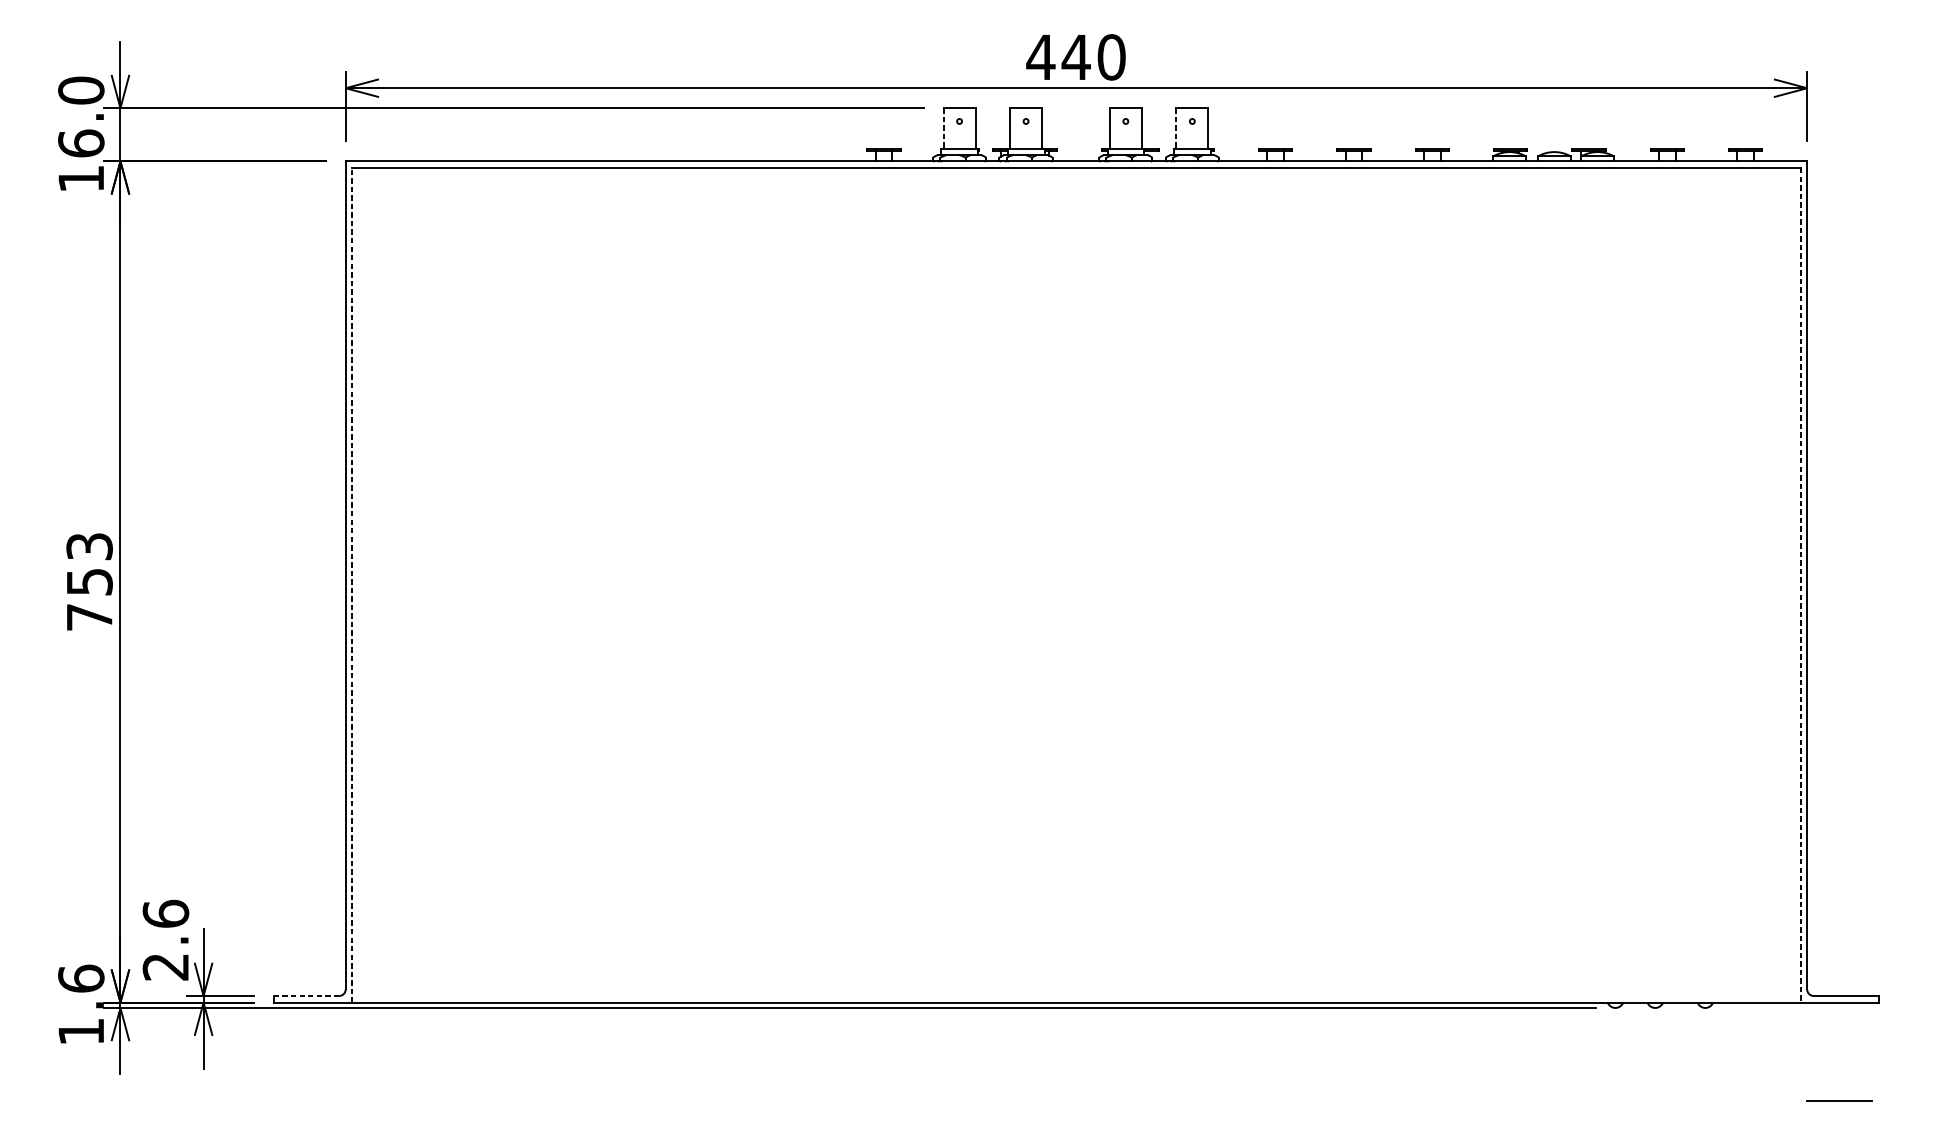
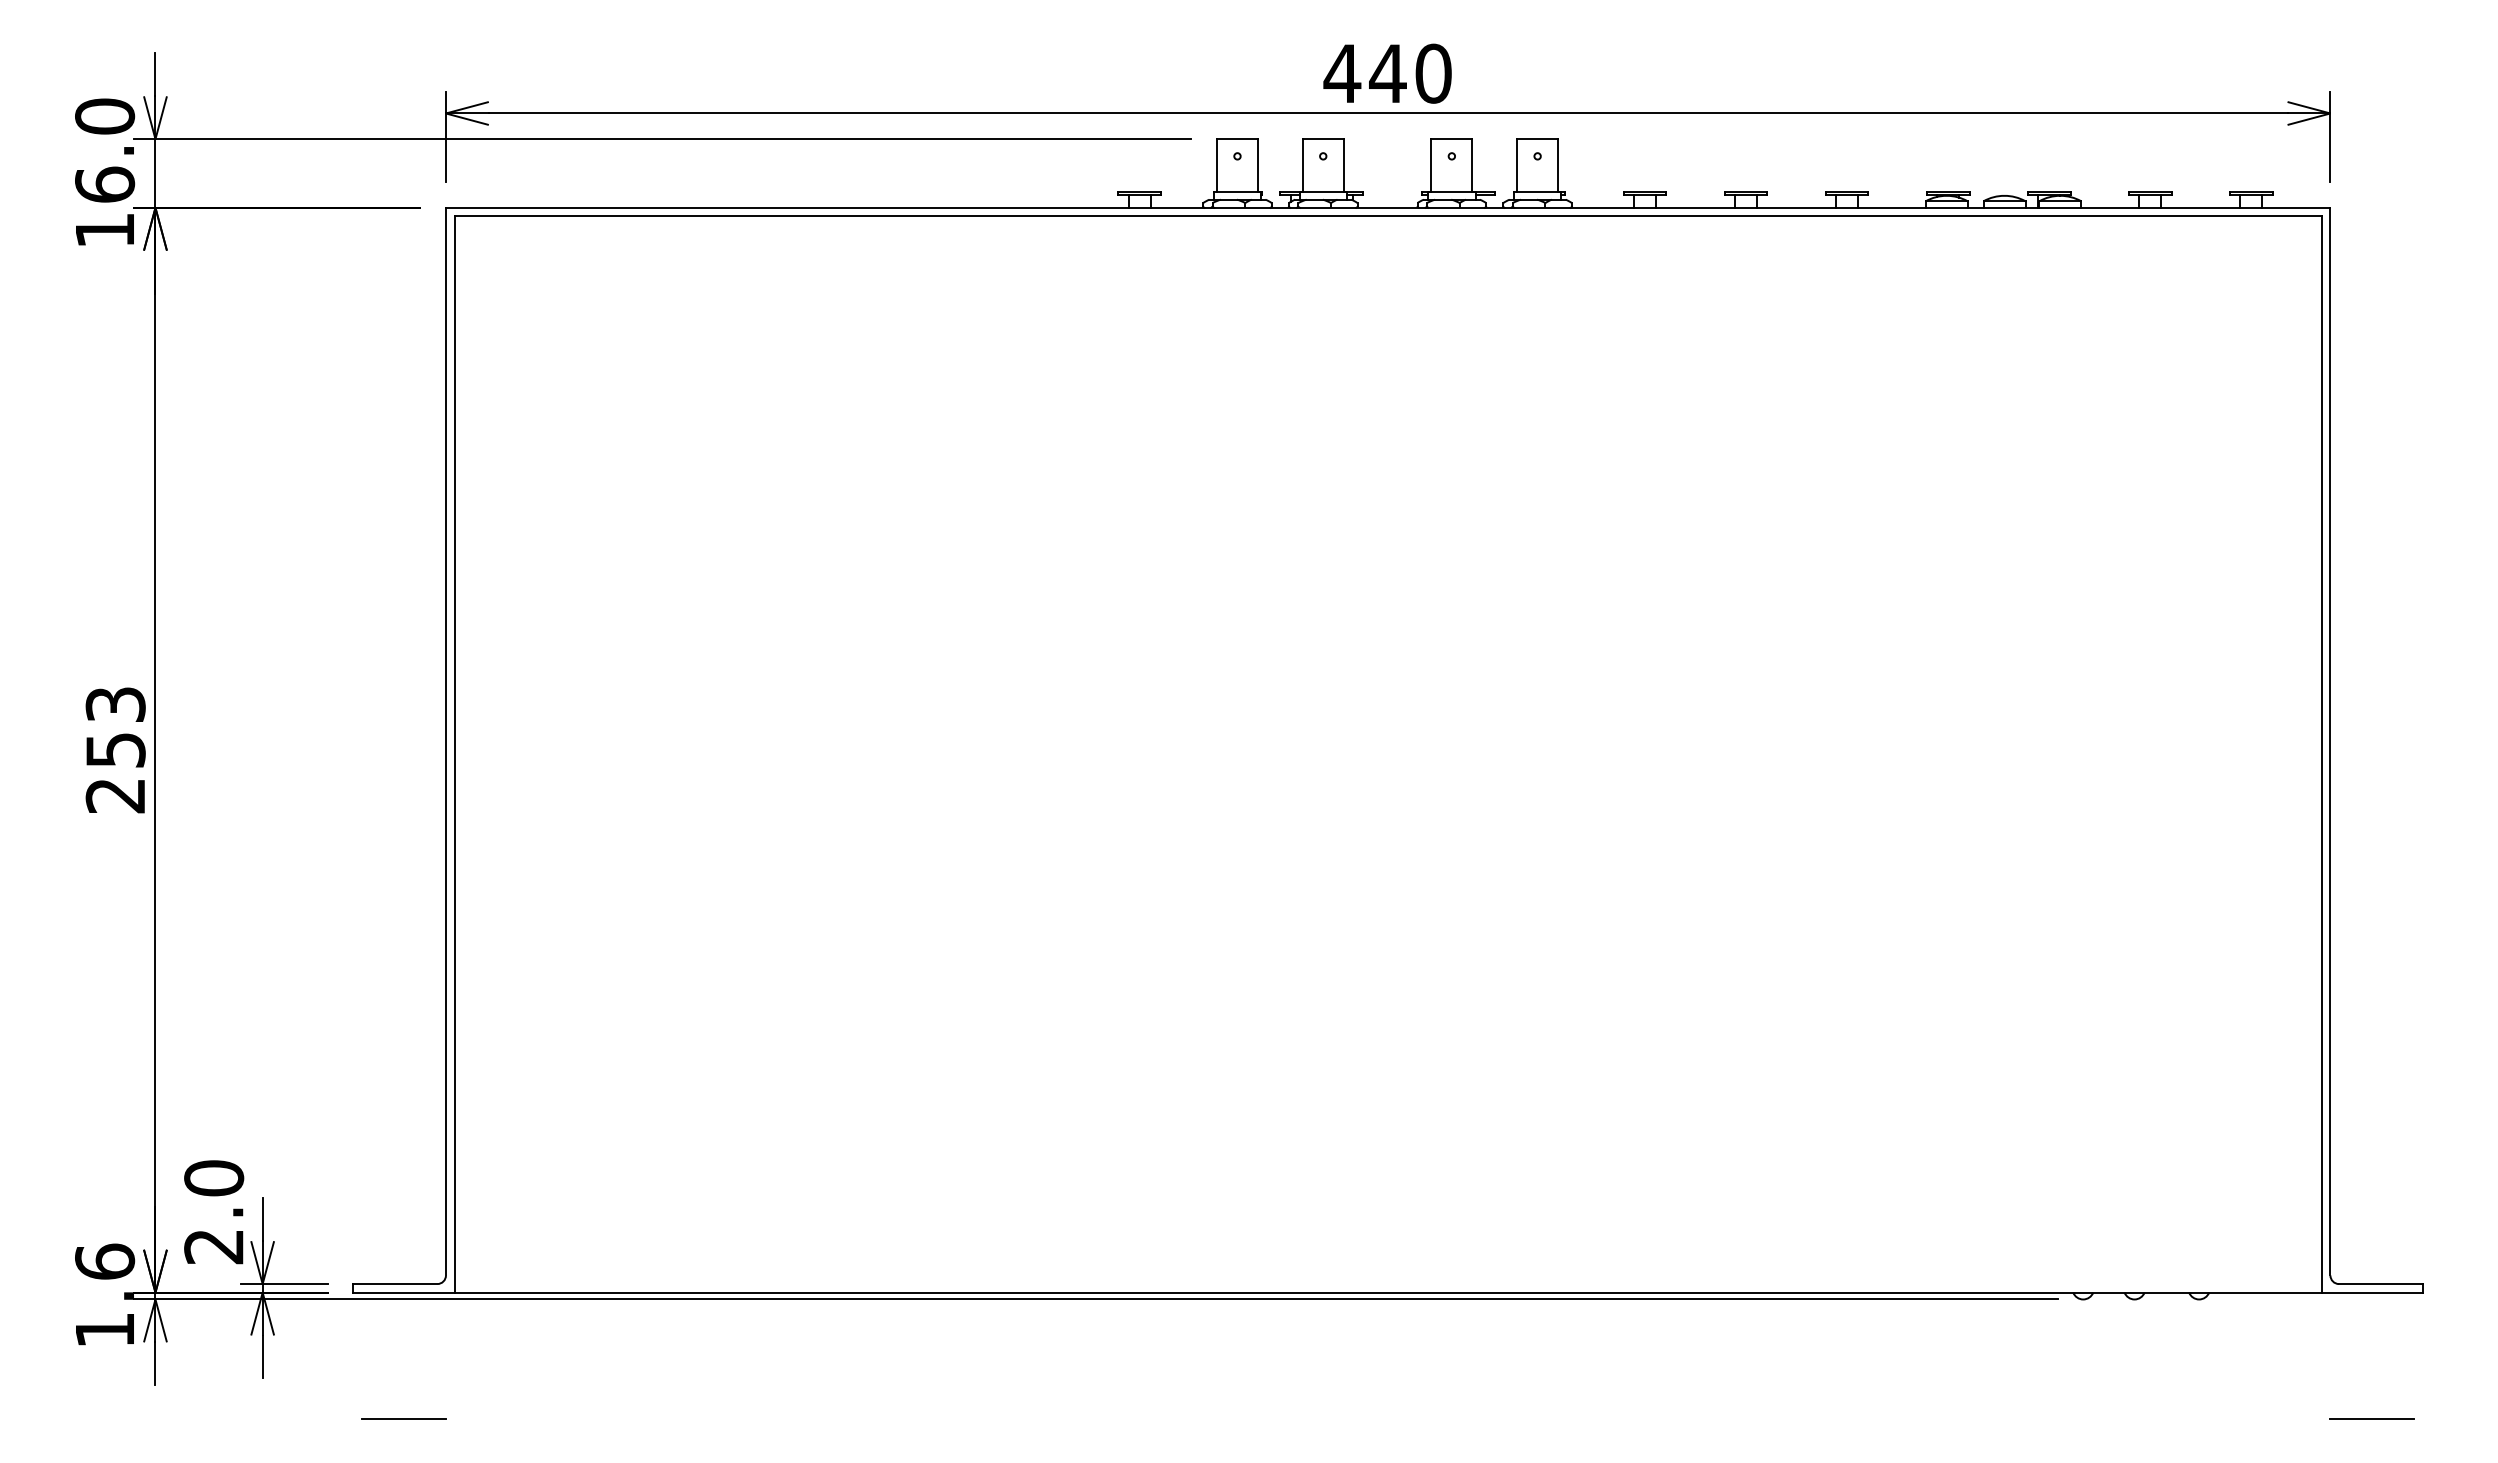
line: (943, 128) -> (1216, 165), dashed -> solid
line: (1176, 128) -> (1517, 165), dashed -> solid
line: (352, 585) -> (454, 754), dashed -> solid
line: (1800, 586) -> (2321, 755), dashed -> solid
text: (88, 617) -> (114, 796), 753 -> 253
text: (166, 914) -> (214, 1178), 2.6 -> 2.0
line: (306, 996) -> (395, 1284), dashed -> solid
line: (312, 1100) -> (403, 1418), added

